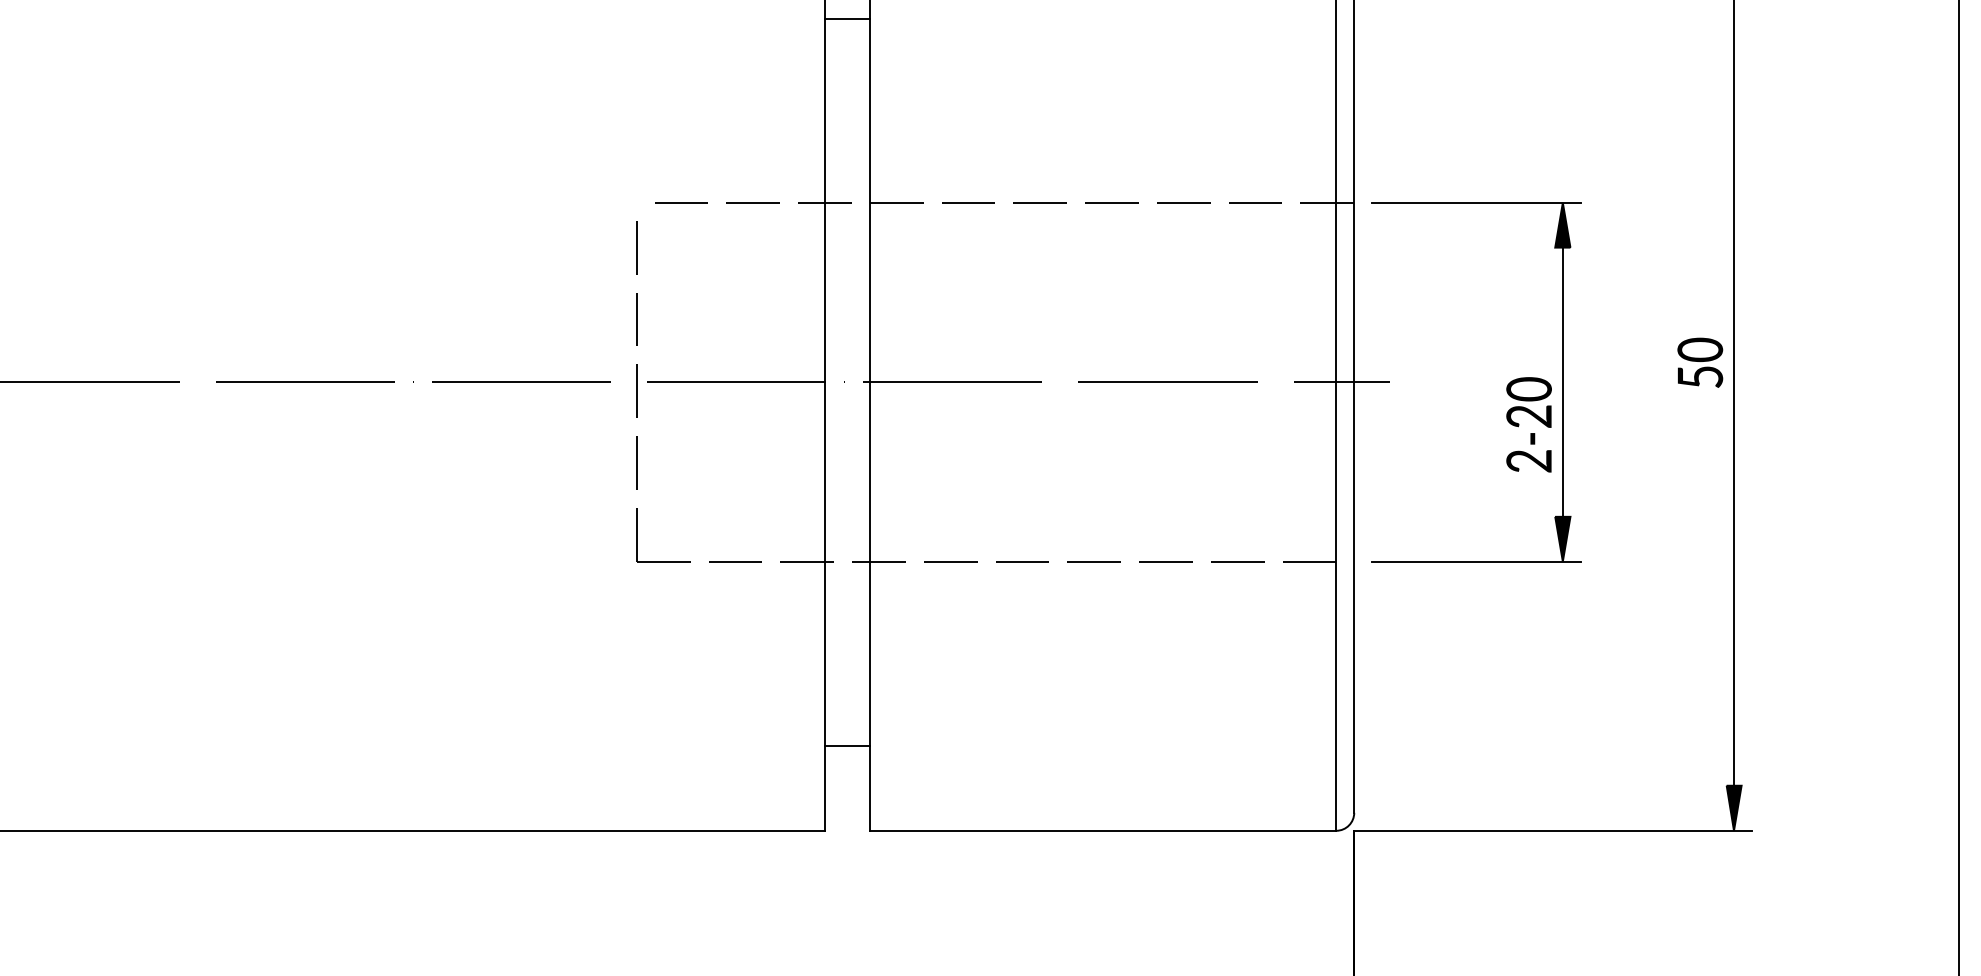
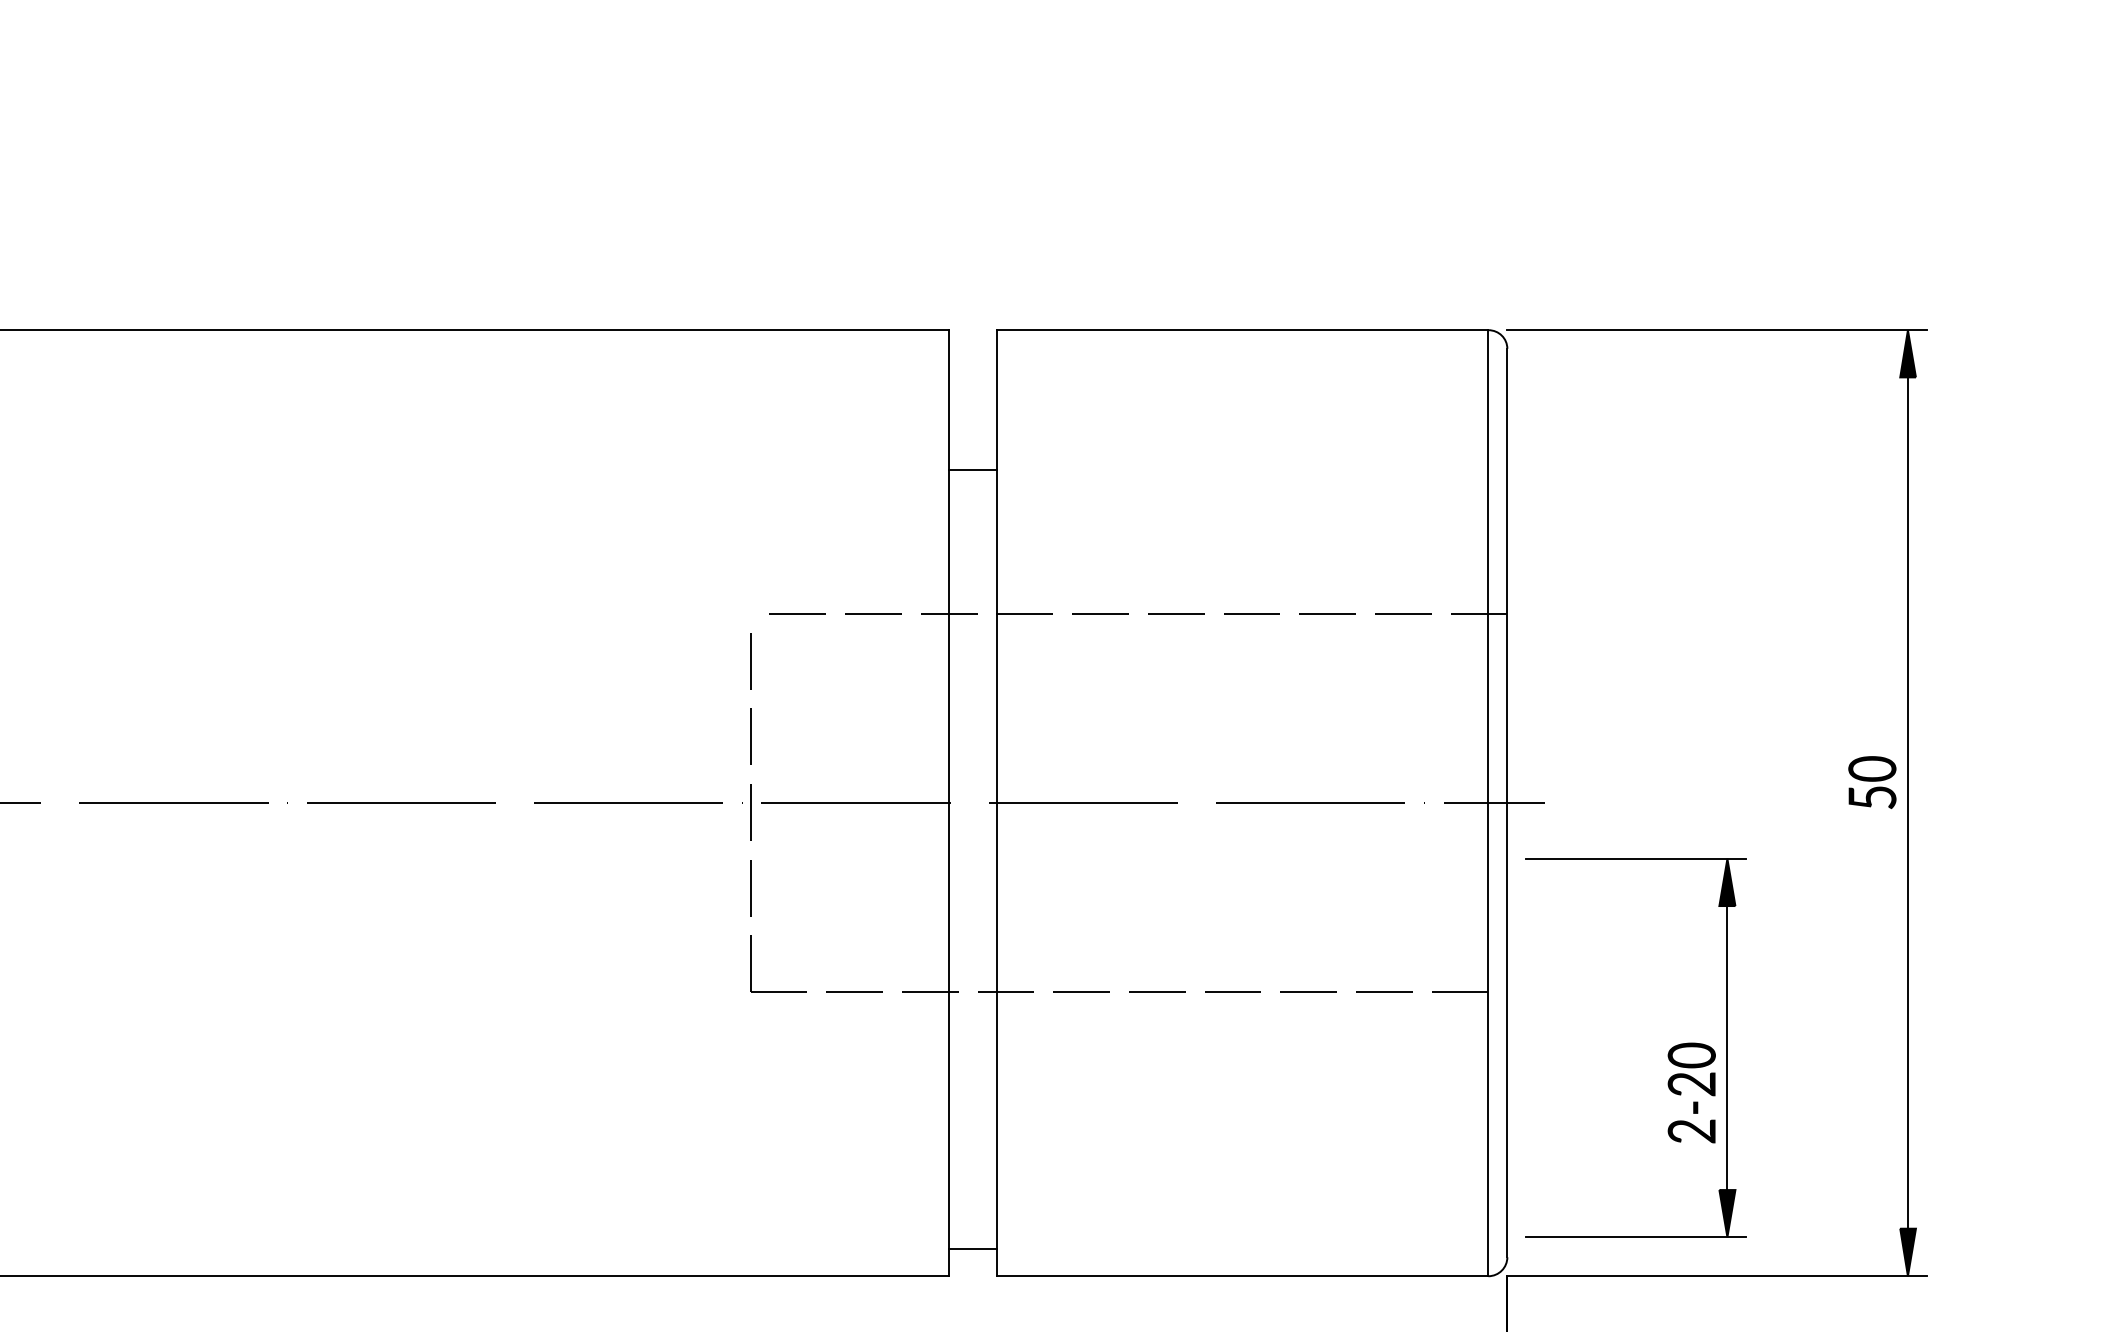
line: (847, 18) -> (972, 469), moved
part: (1506, 388) -> (1667, 1054), moved
line: (847, 745) -> (972, 1249), moved

